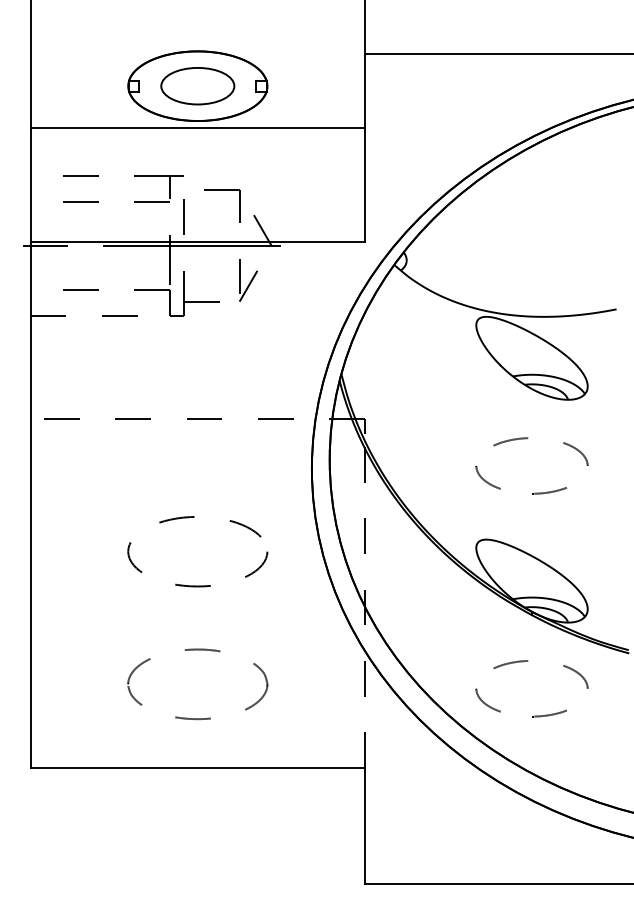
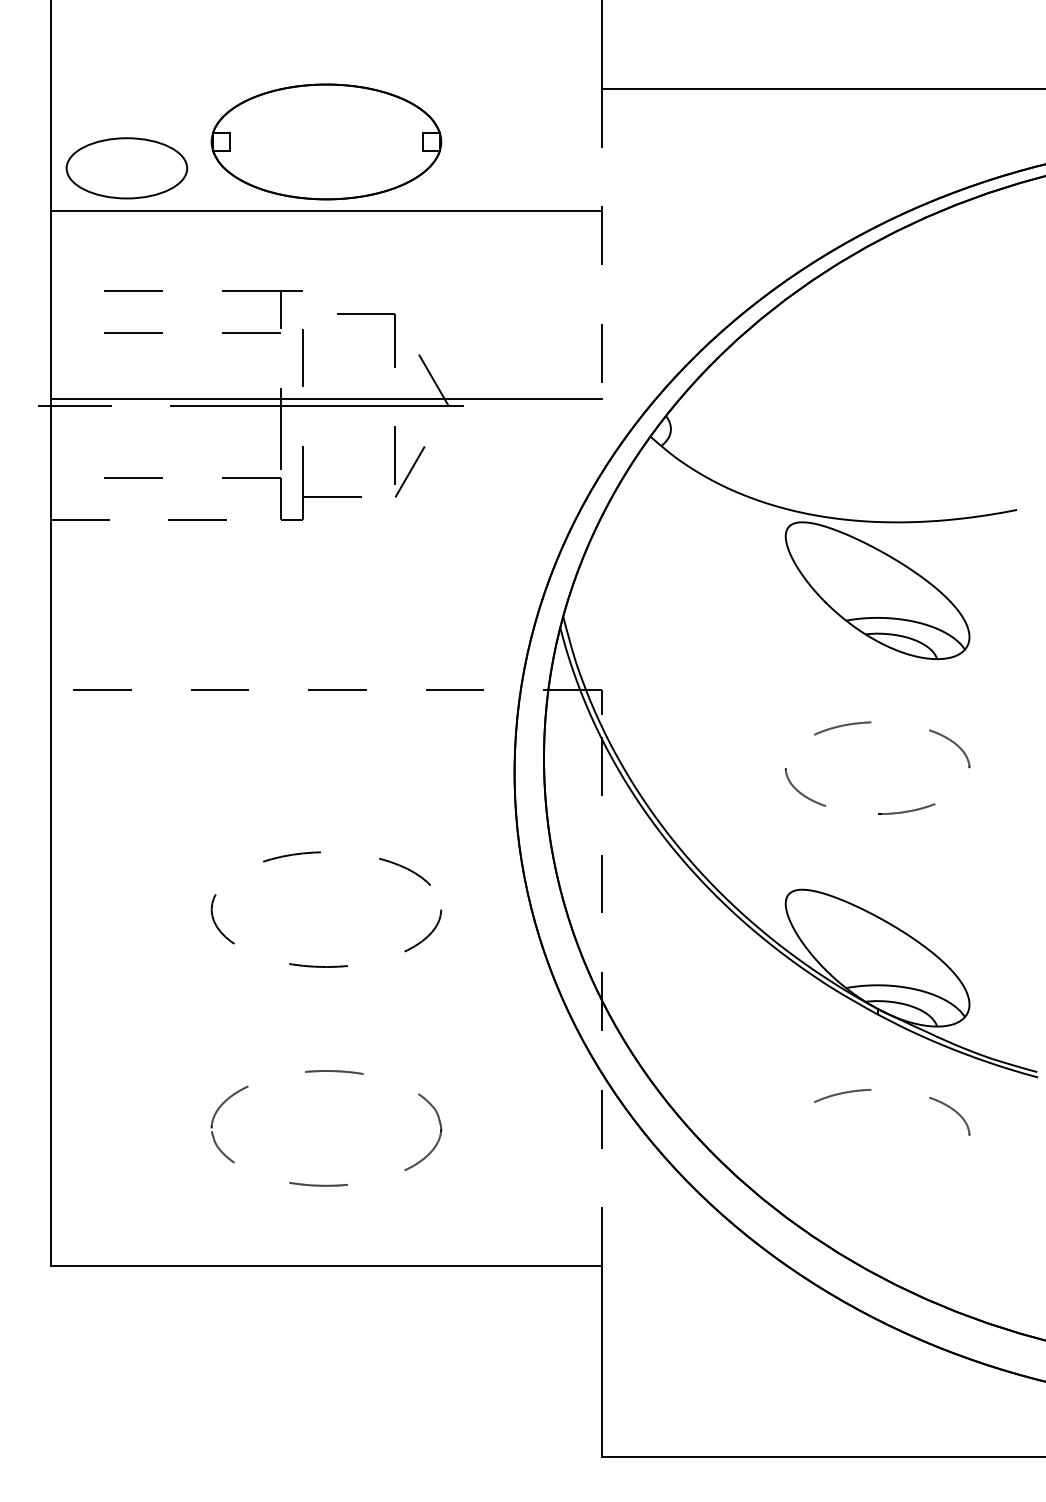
part: (197, 86) -> (126, 168), moved
line: (364, 148) -> (601, 244), solid -> dashed
curve: (485, 702) -> (800, 1158), removed
curve: (549, 714) -> (906, 1178), removed

